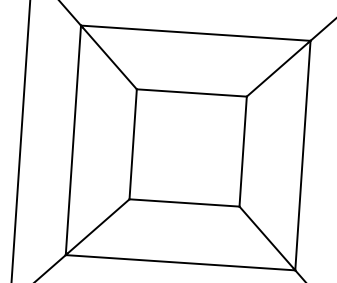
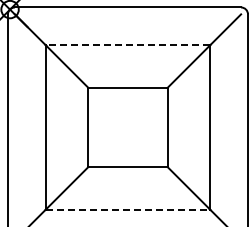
line: (195, 33) -> (127, 45), solid -> dashed
line: (181, 262) -> (128, 209), solid -> dashed

